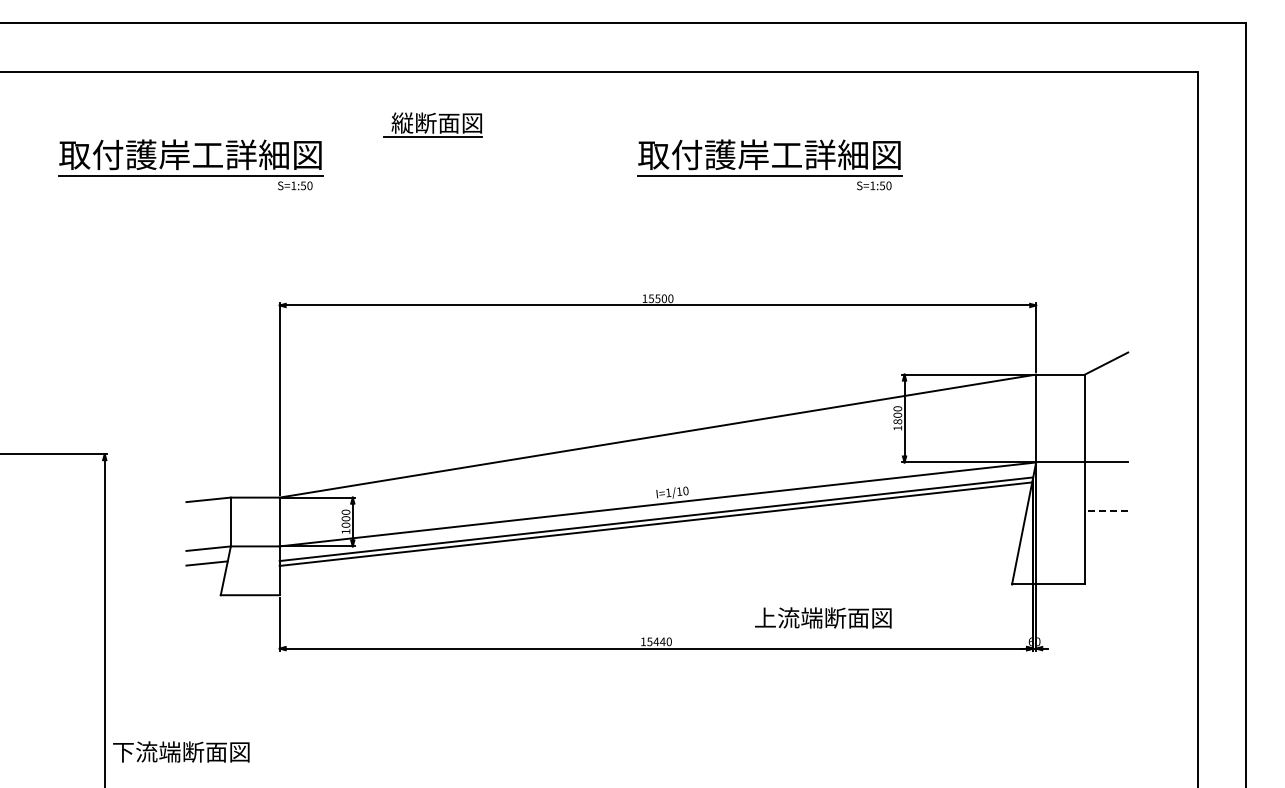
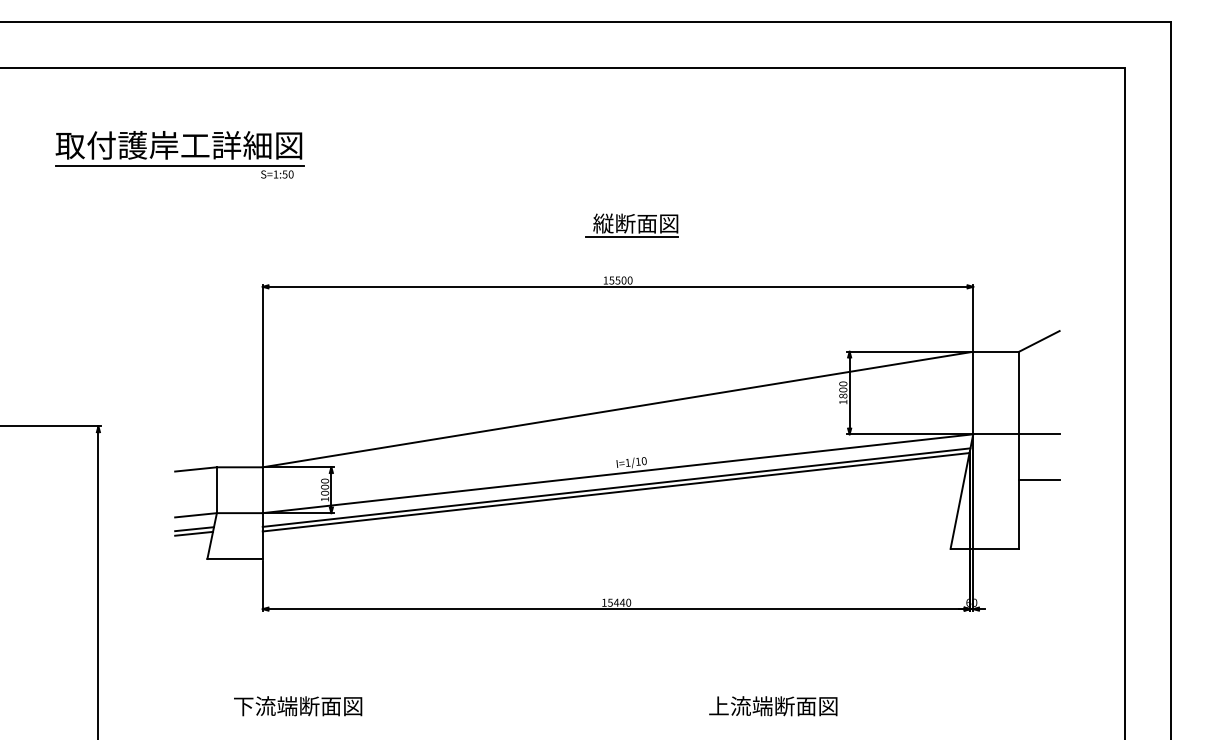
part: (432, 124) -> (631, 224), moved
part: (769, 164) -> (722, 154), removed
line: (1106, 511) -> (1039, 480), dashed -> solid
line: (206, 568) -> (194, 533), added
text: (823, 617) -> (773, 705), moved
text: (181, 751) -> (298, 705), moved

